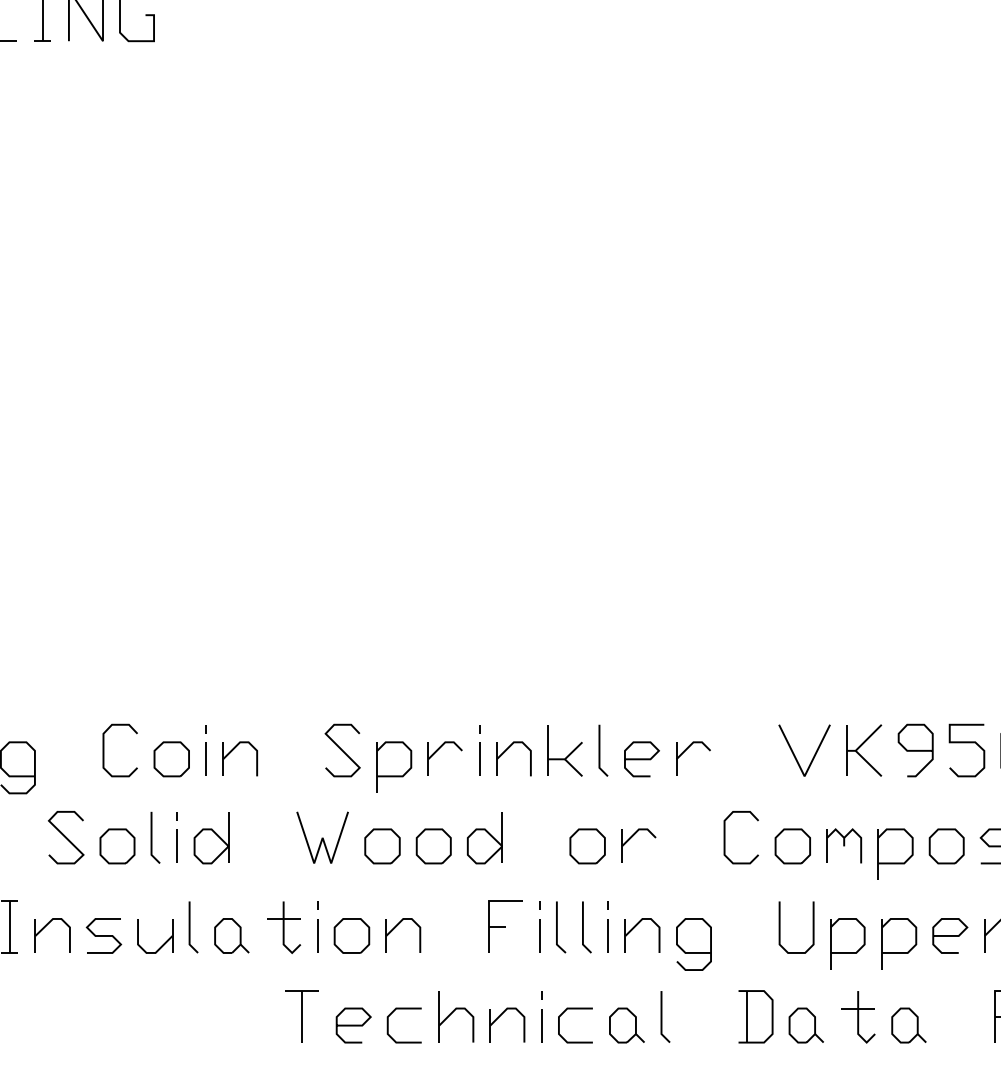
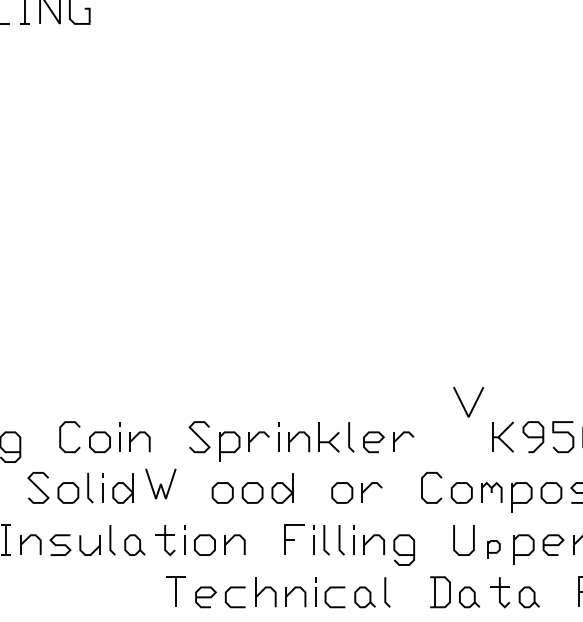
line: (795, 754) -> (463, 404), moved
line: (321, 836) -> (160, 483), moved
part: (847, 943) -> (493, 549), size x0.6

